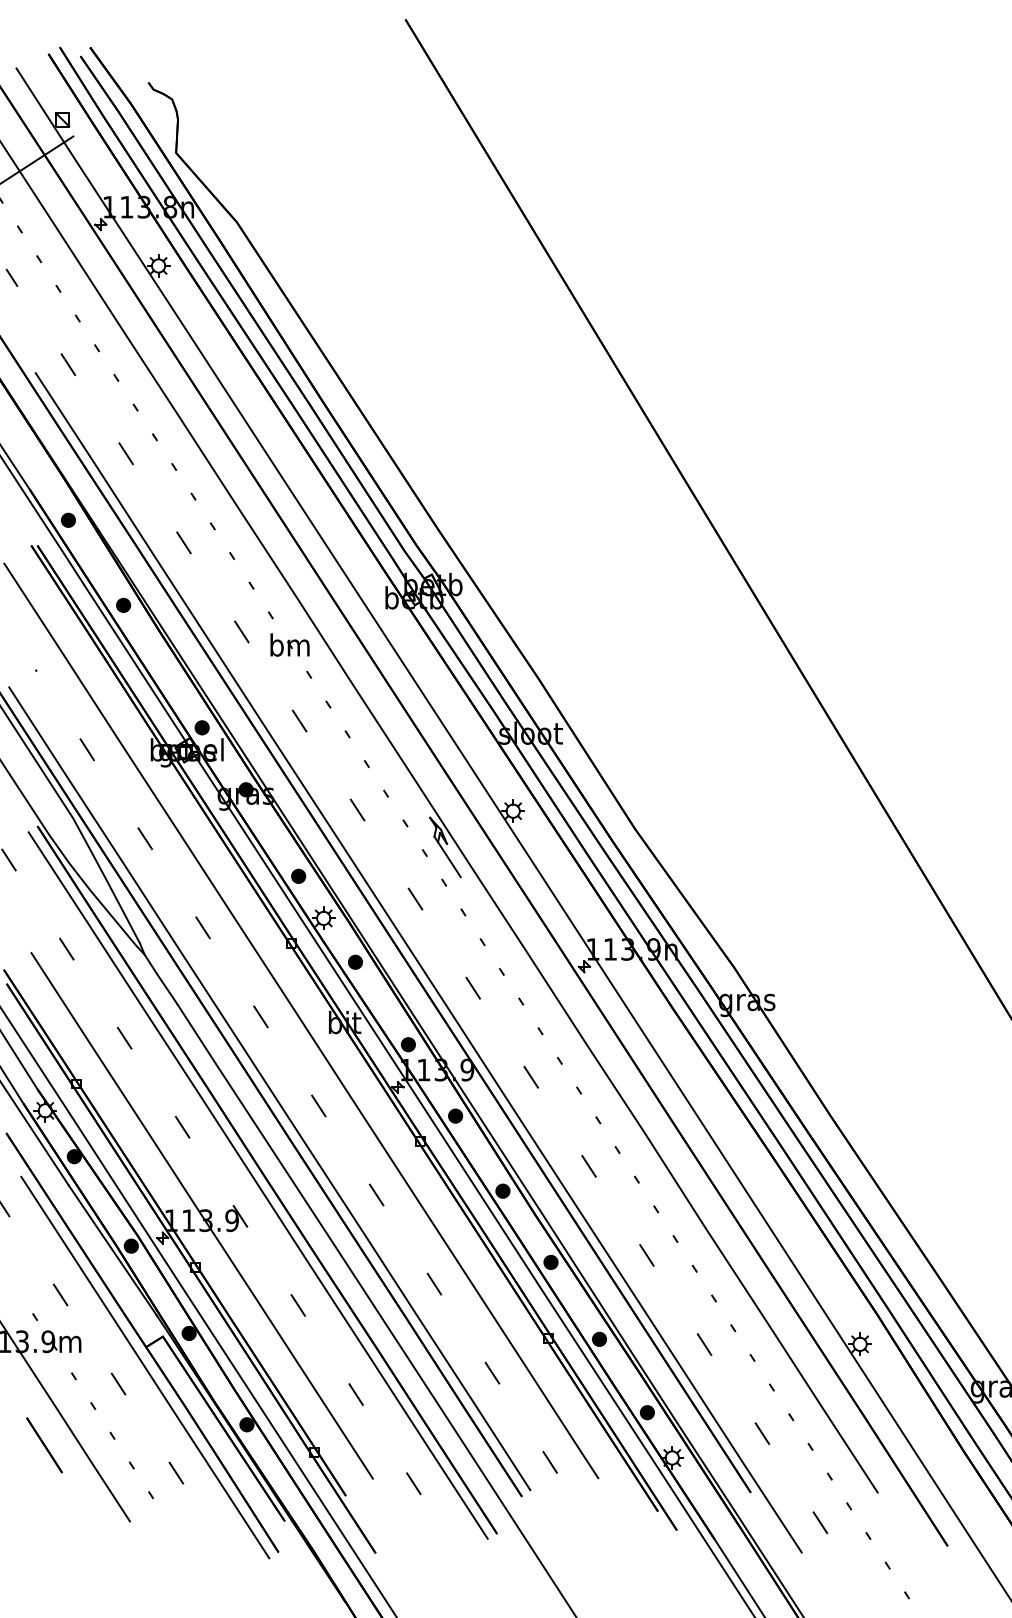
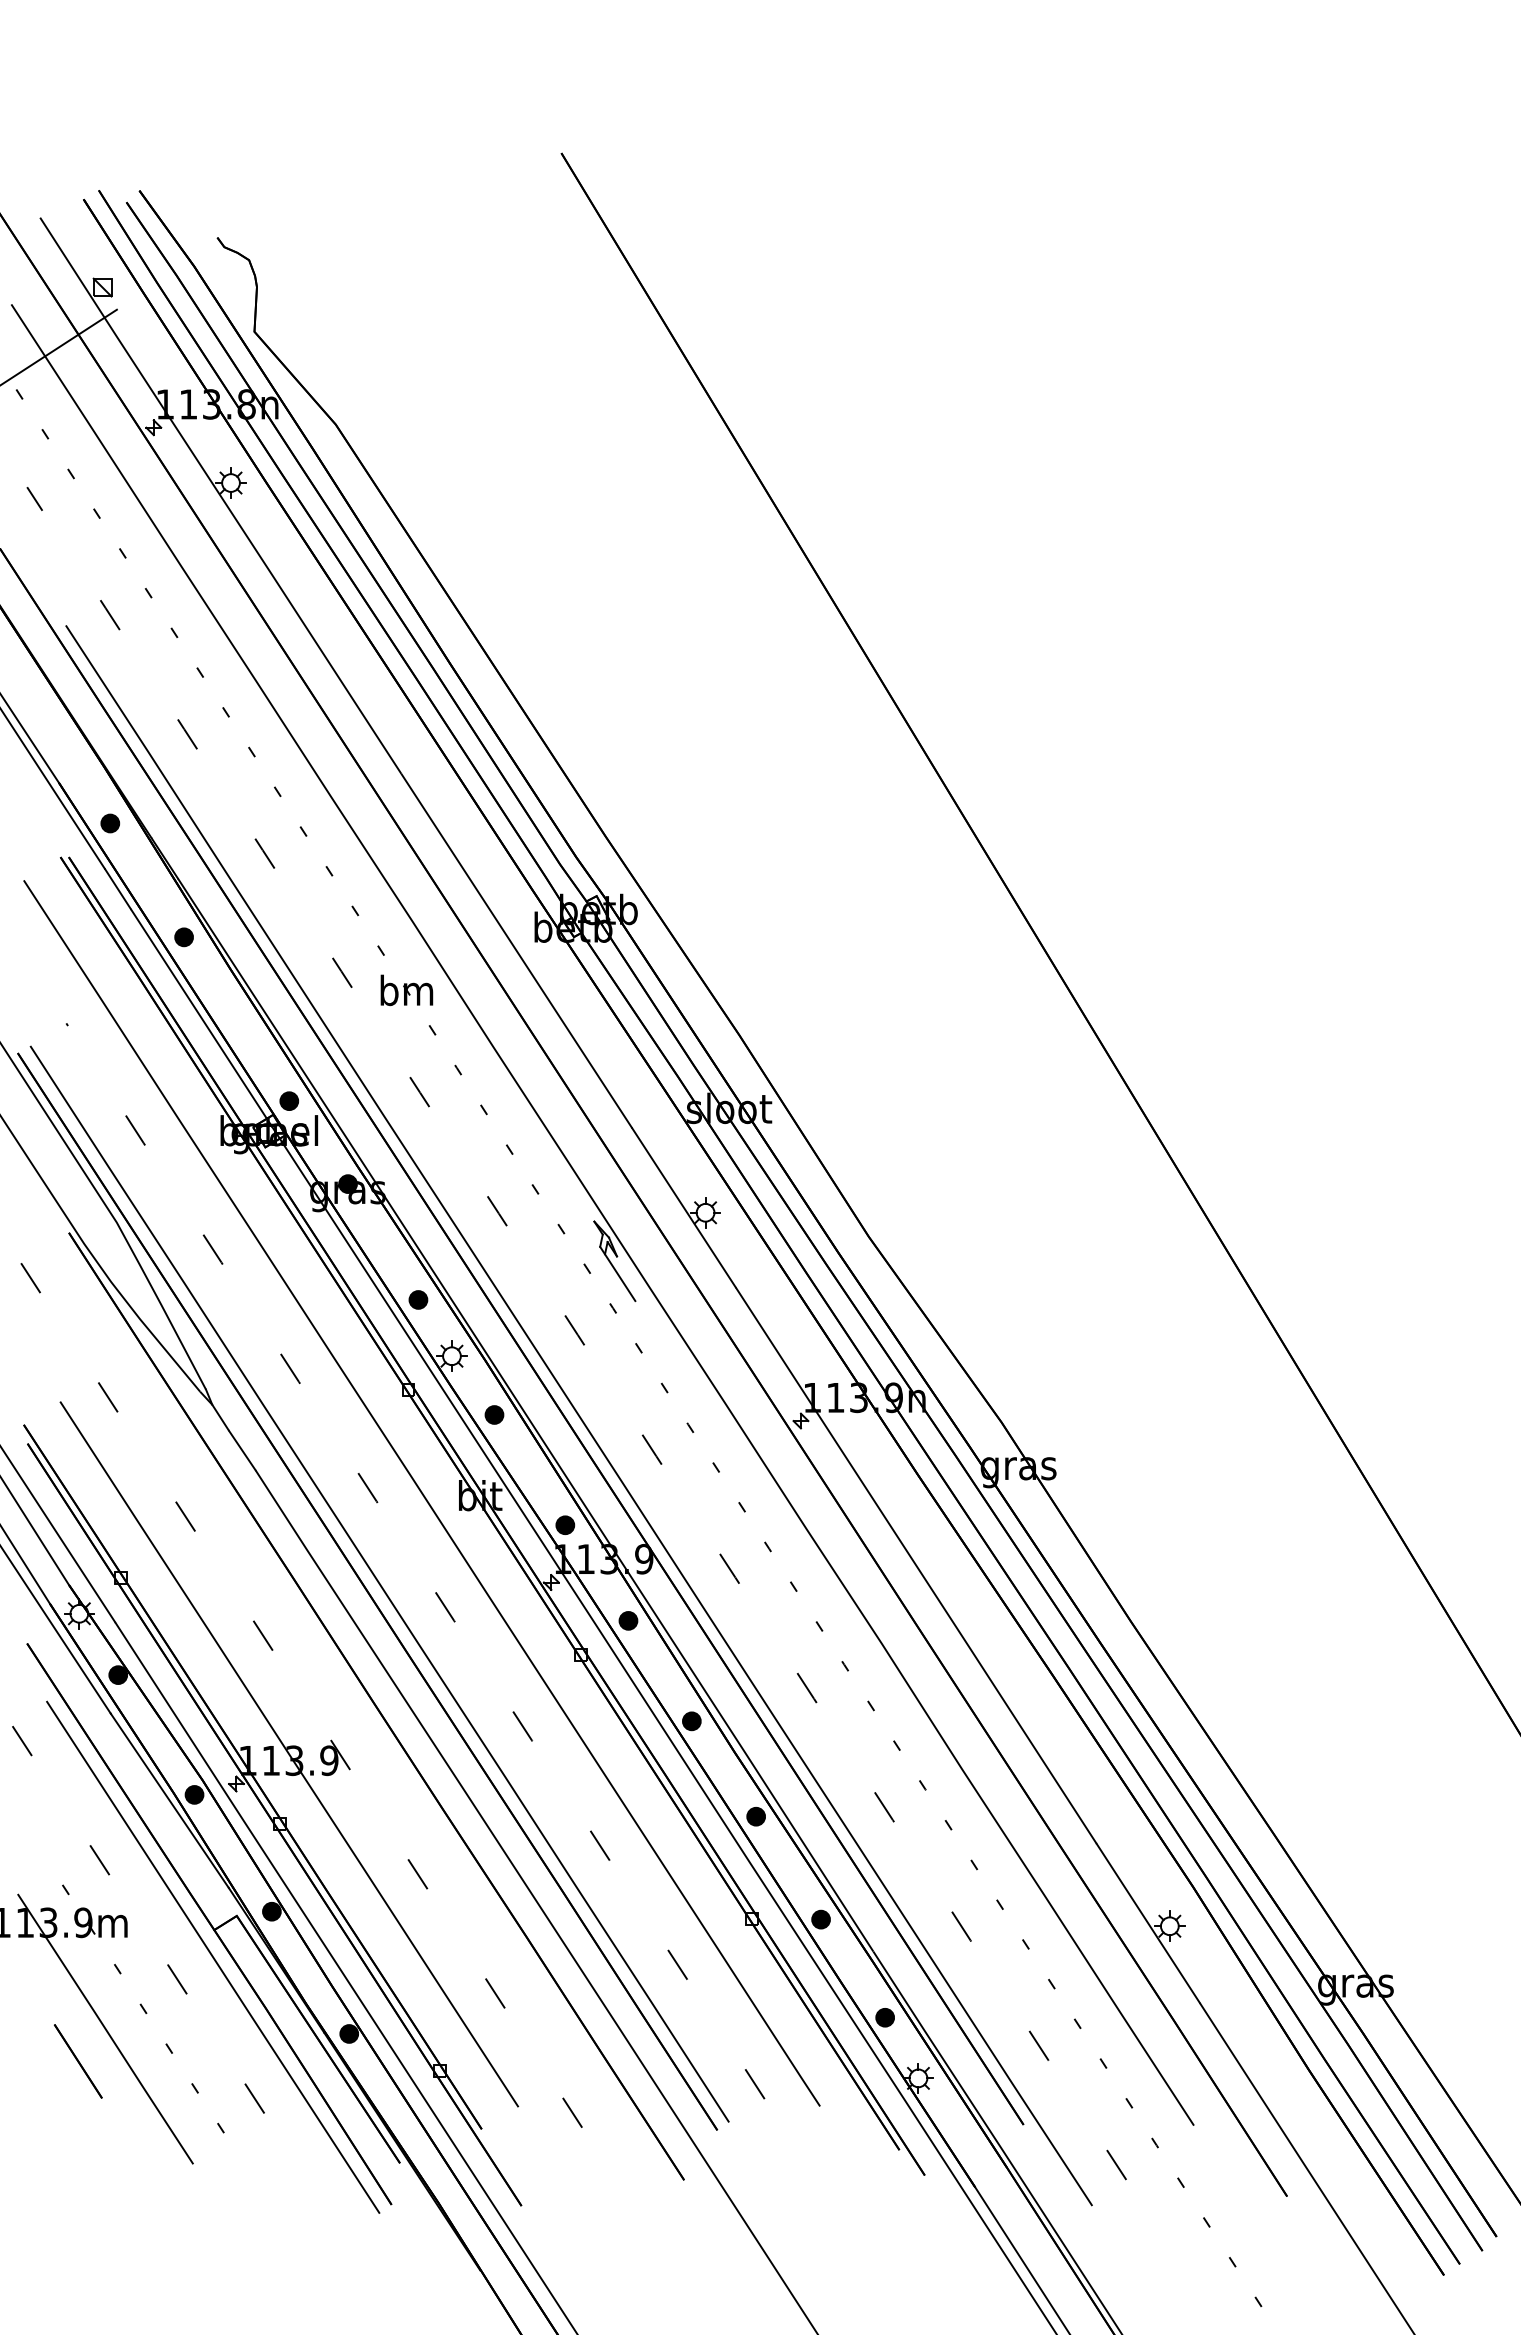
line: (257, 1185) -> (363, 1713), removed

